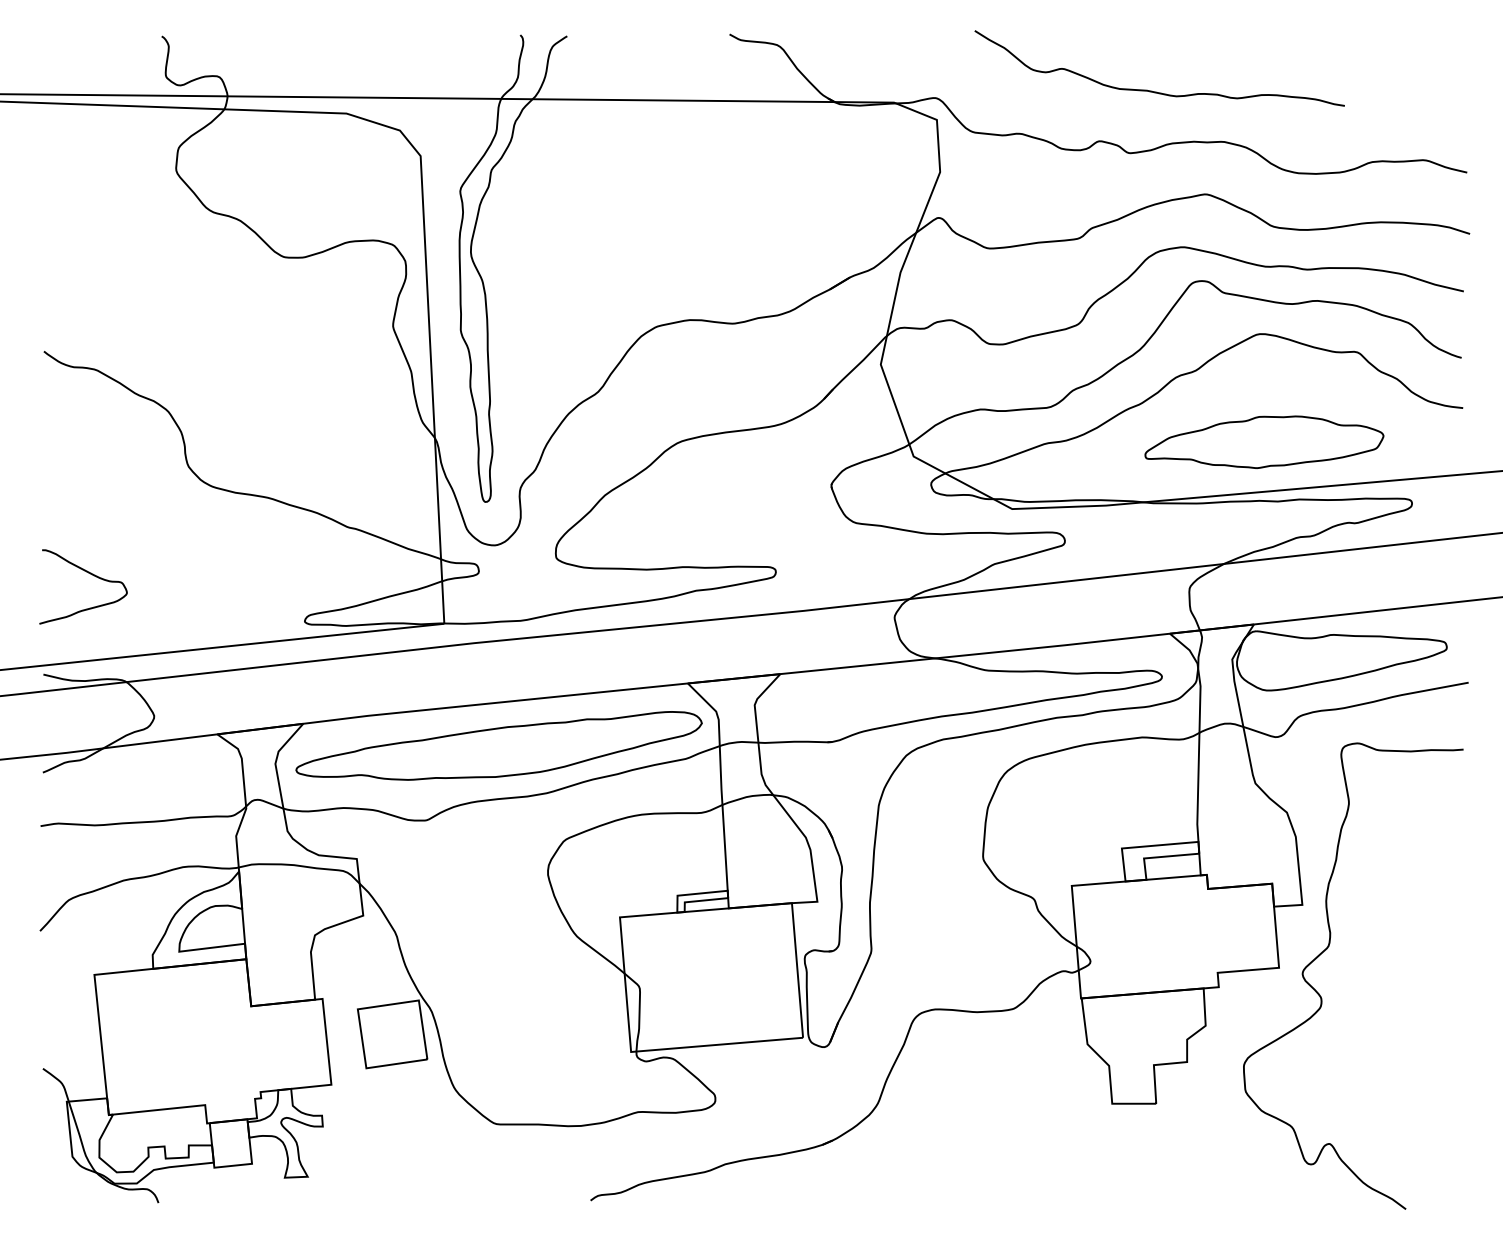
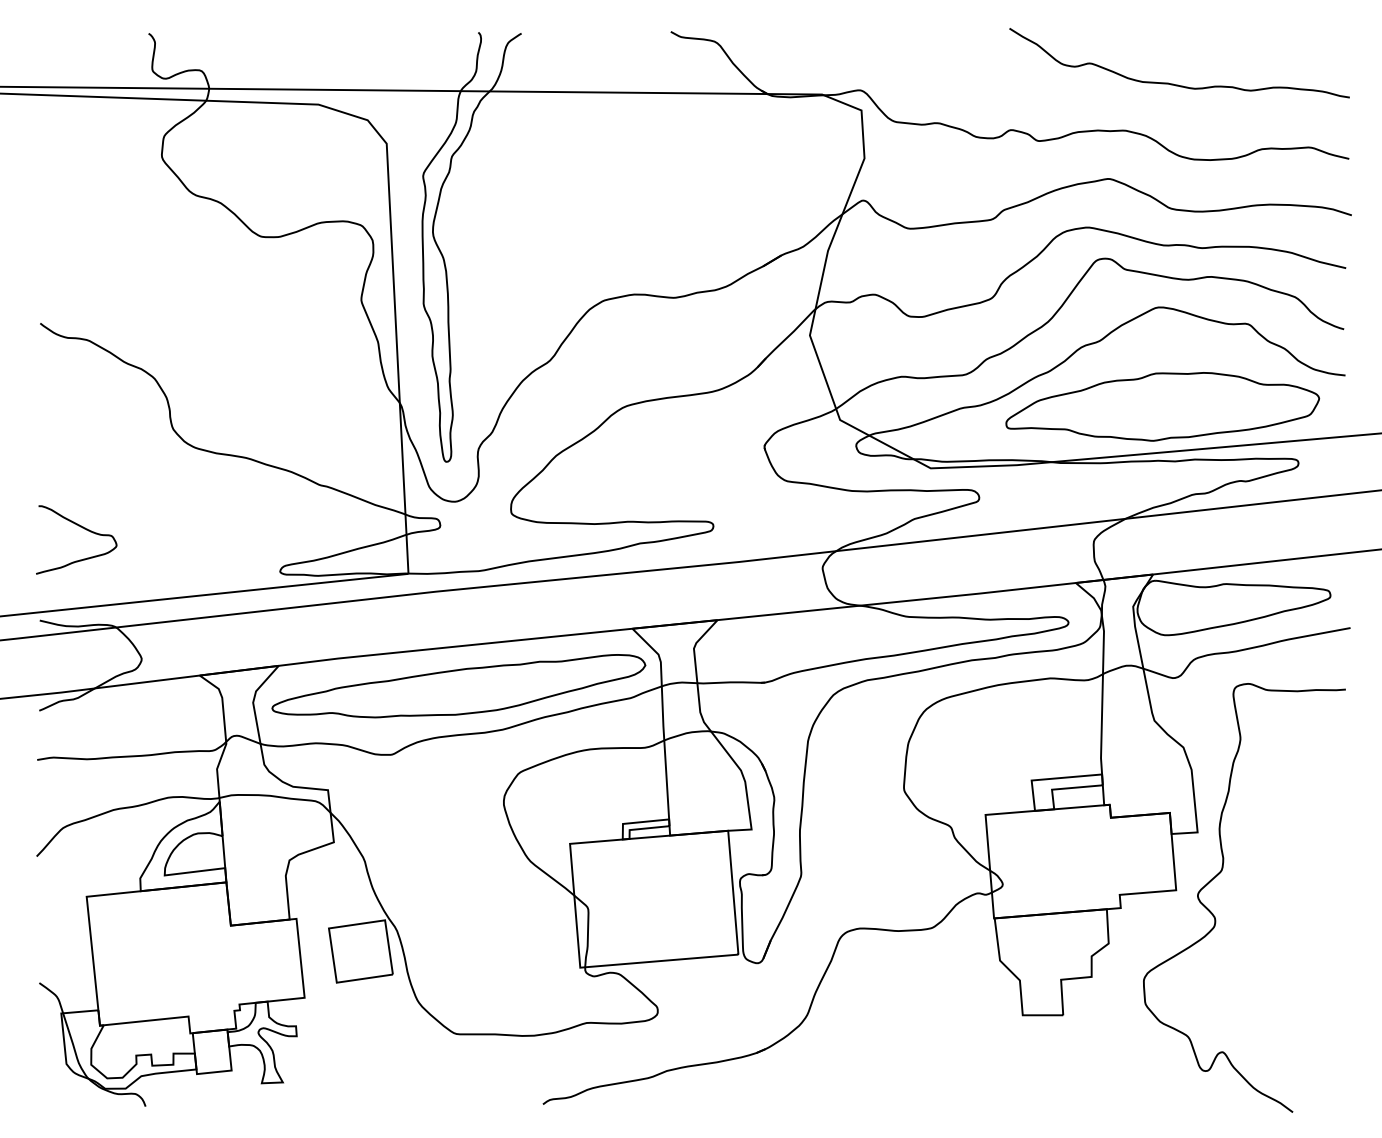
curve: (1152, 90) -> (1172, 83), moved
part: (1264, 442) -> (1162, 407), size x1.43

